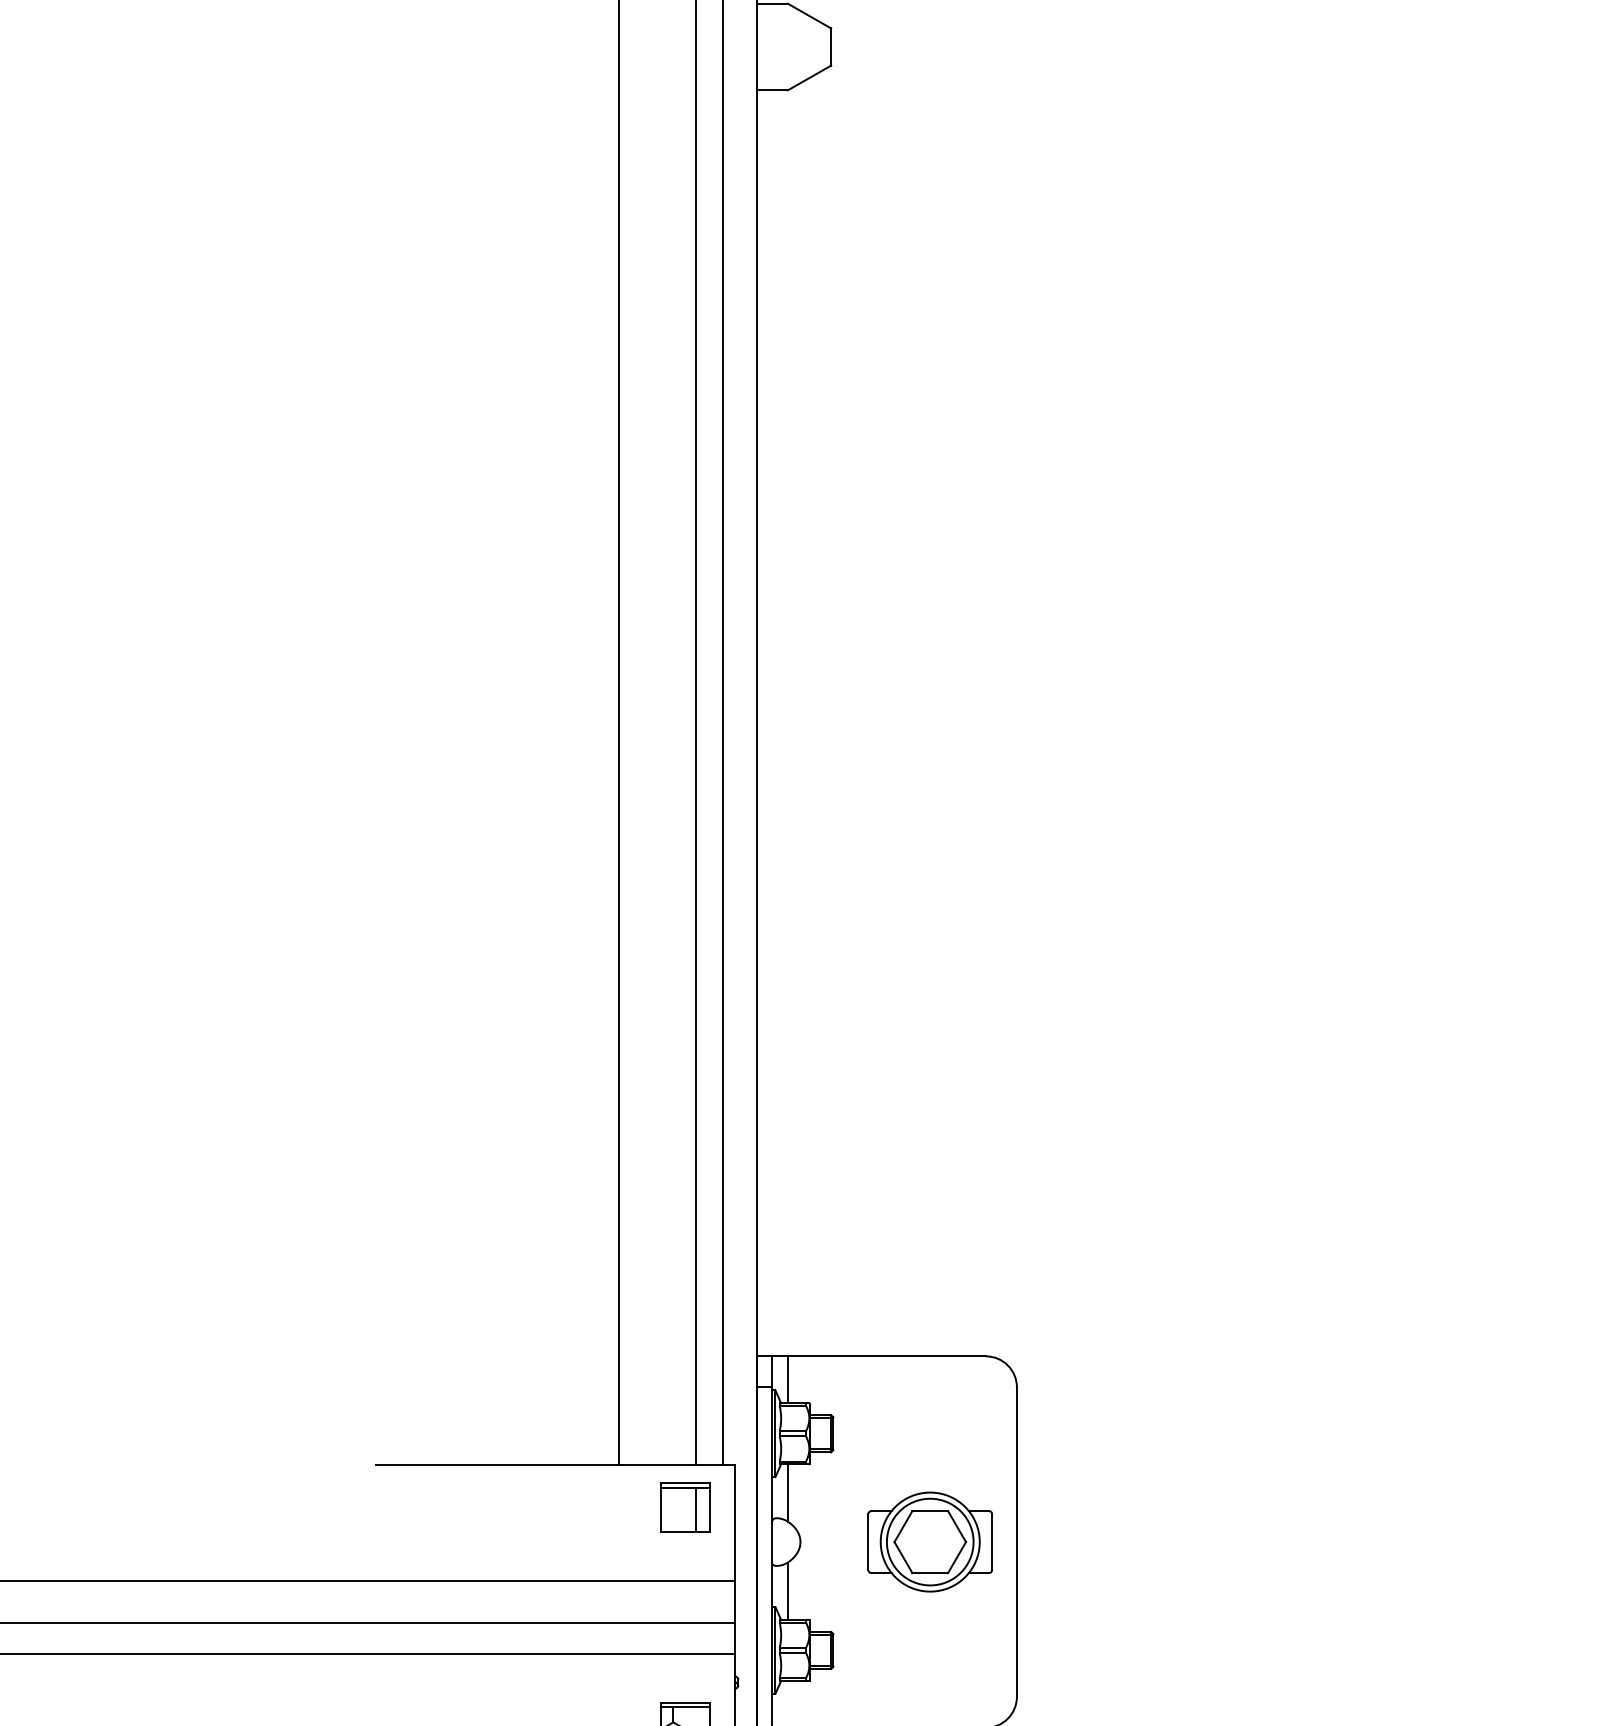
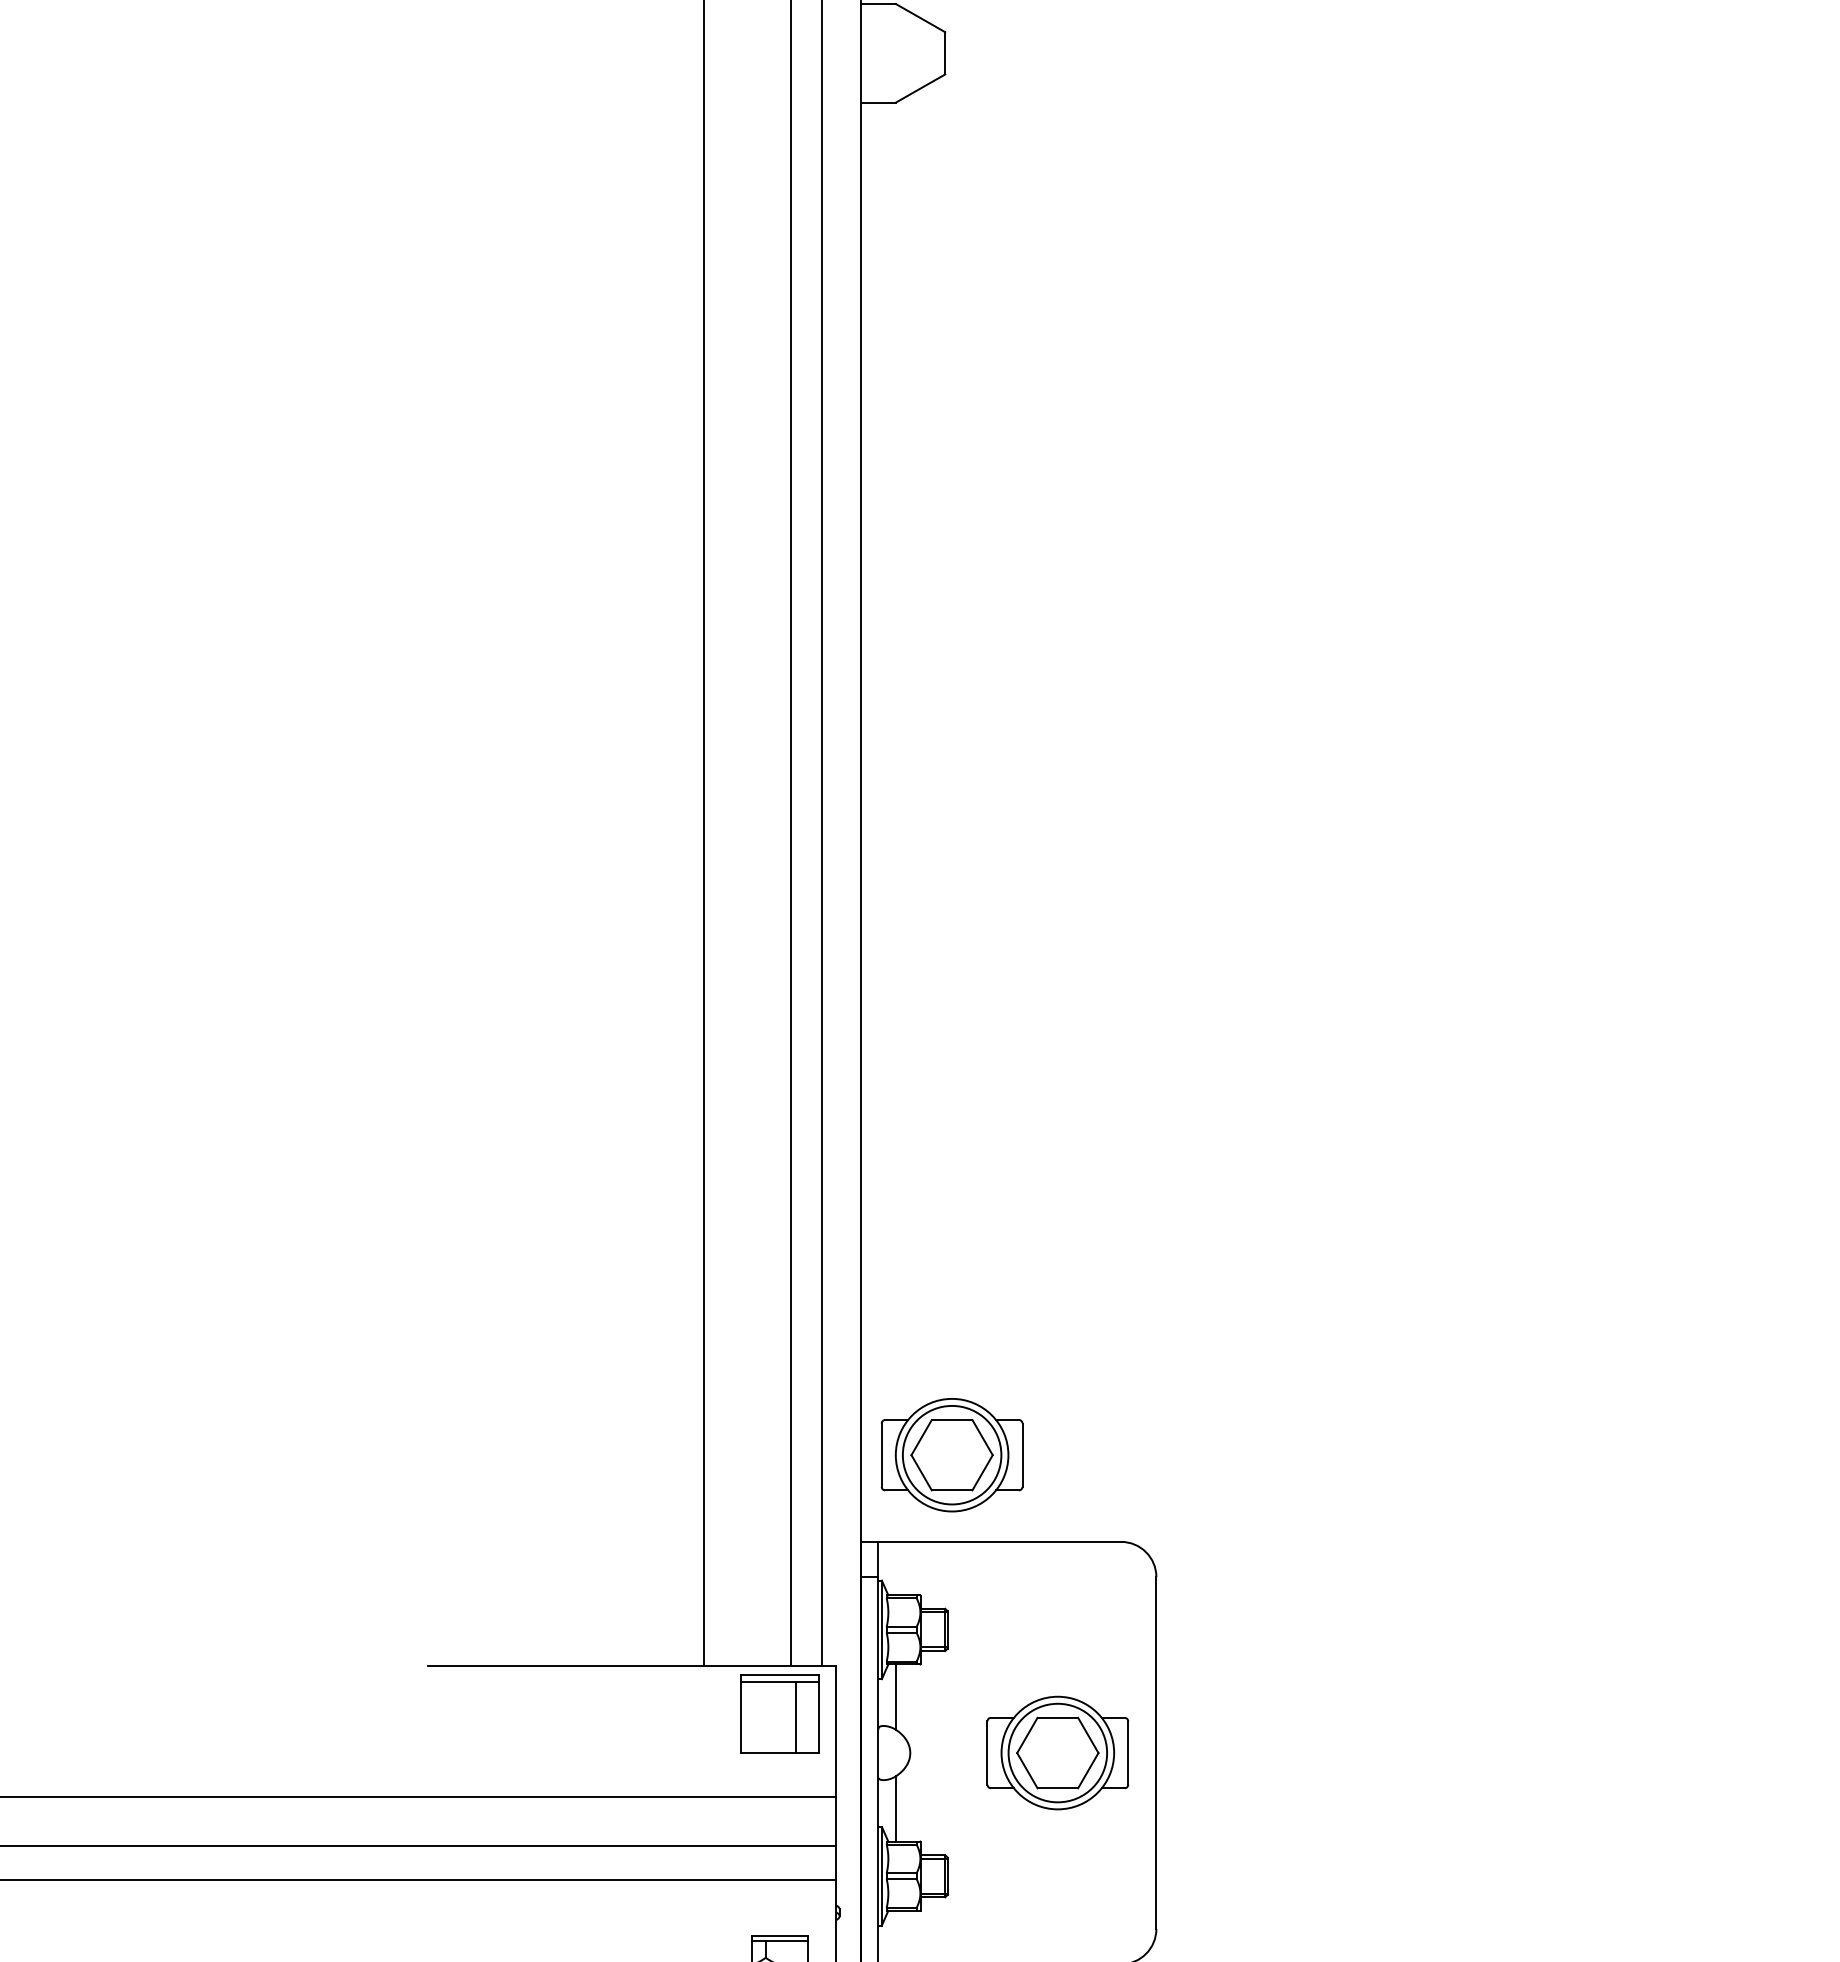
part: (836, 1279) -> (951, 1454), added
line: (787, 1379) -> (895, 1568), removed
part: (685, 1507) -> (779, 1713), size x1.4

